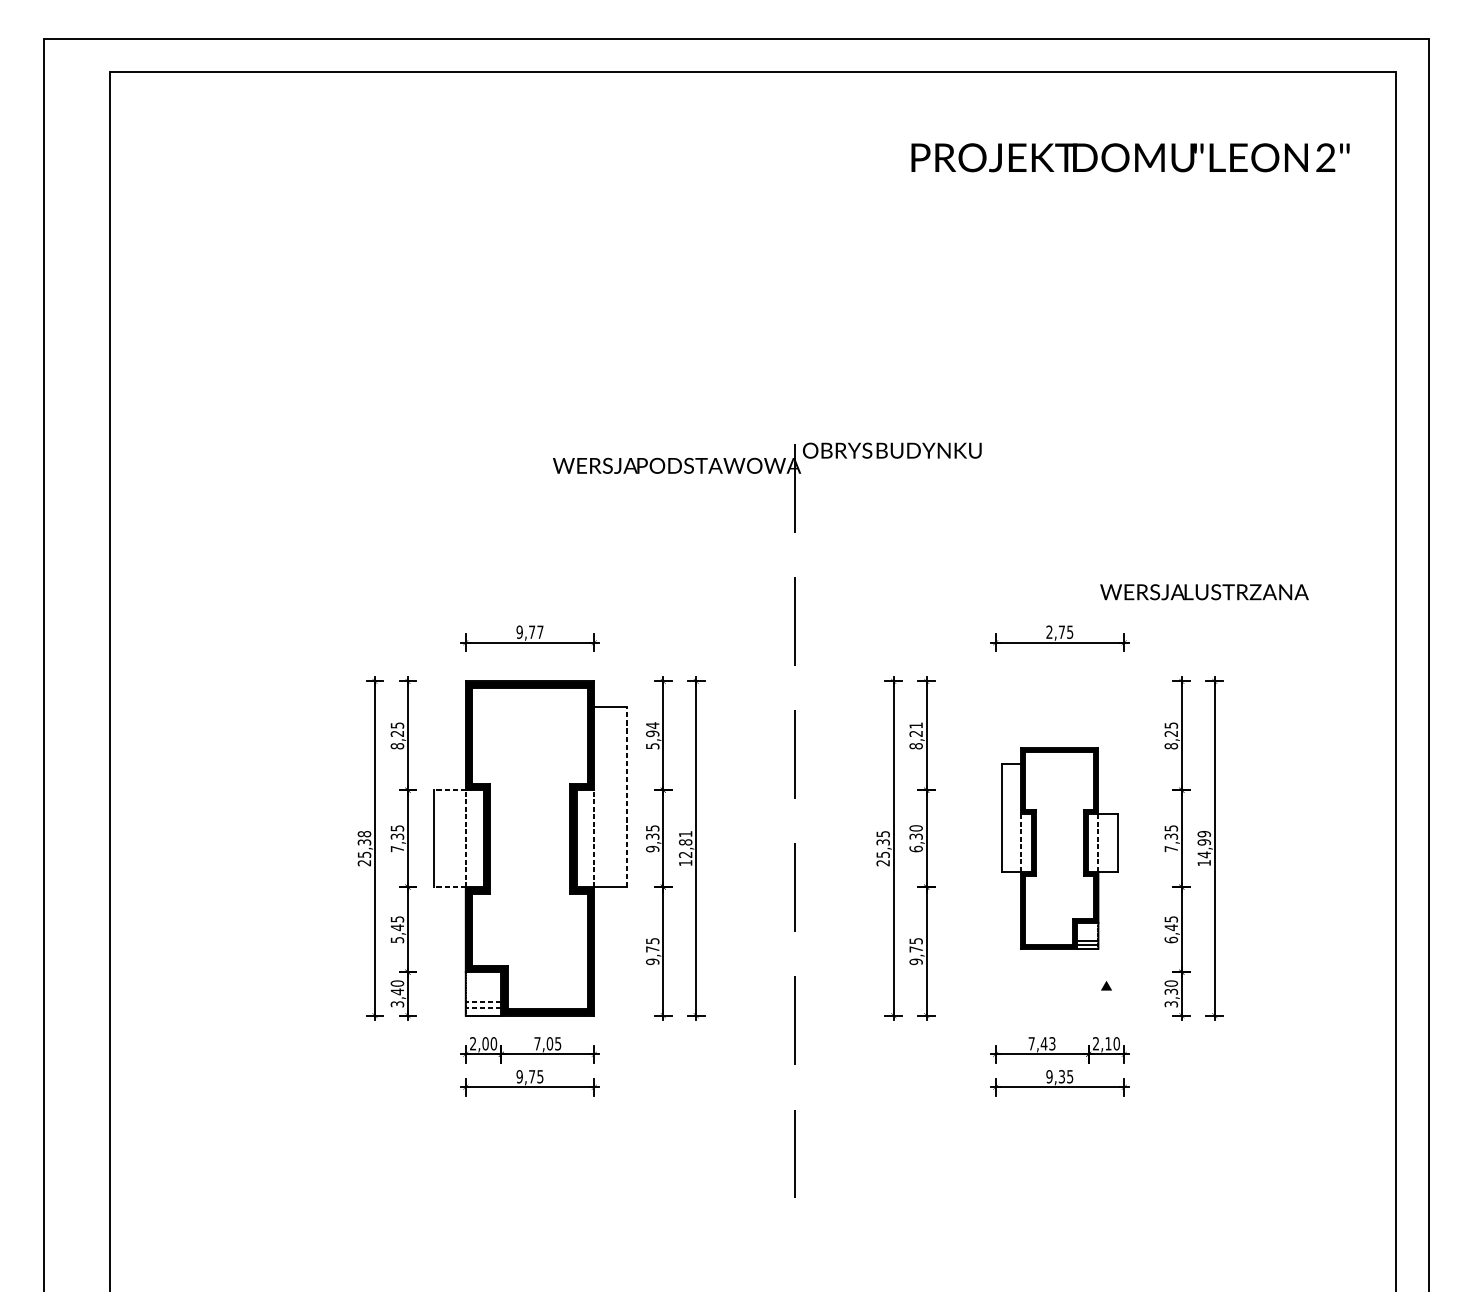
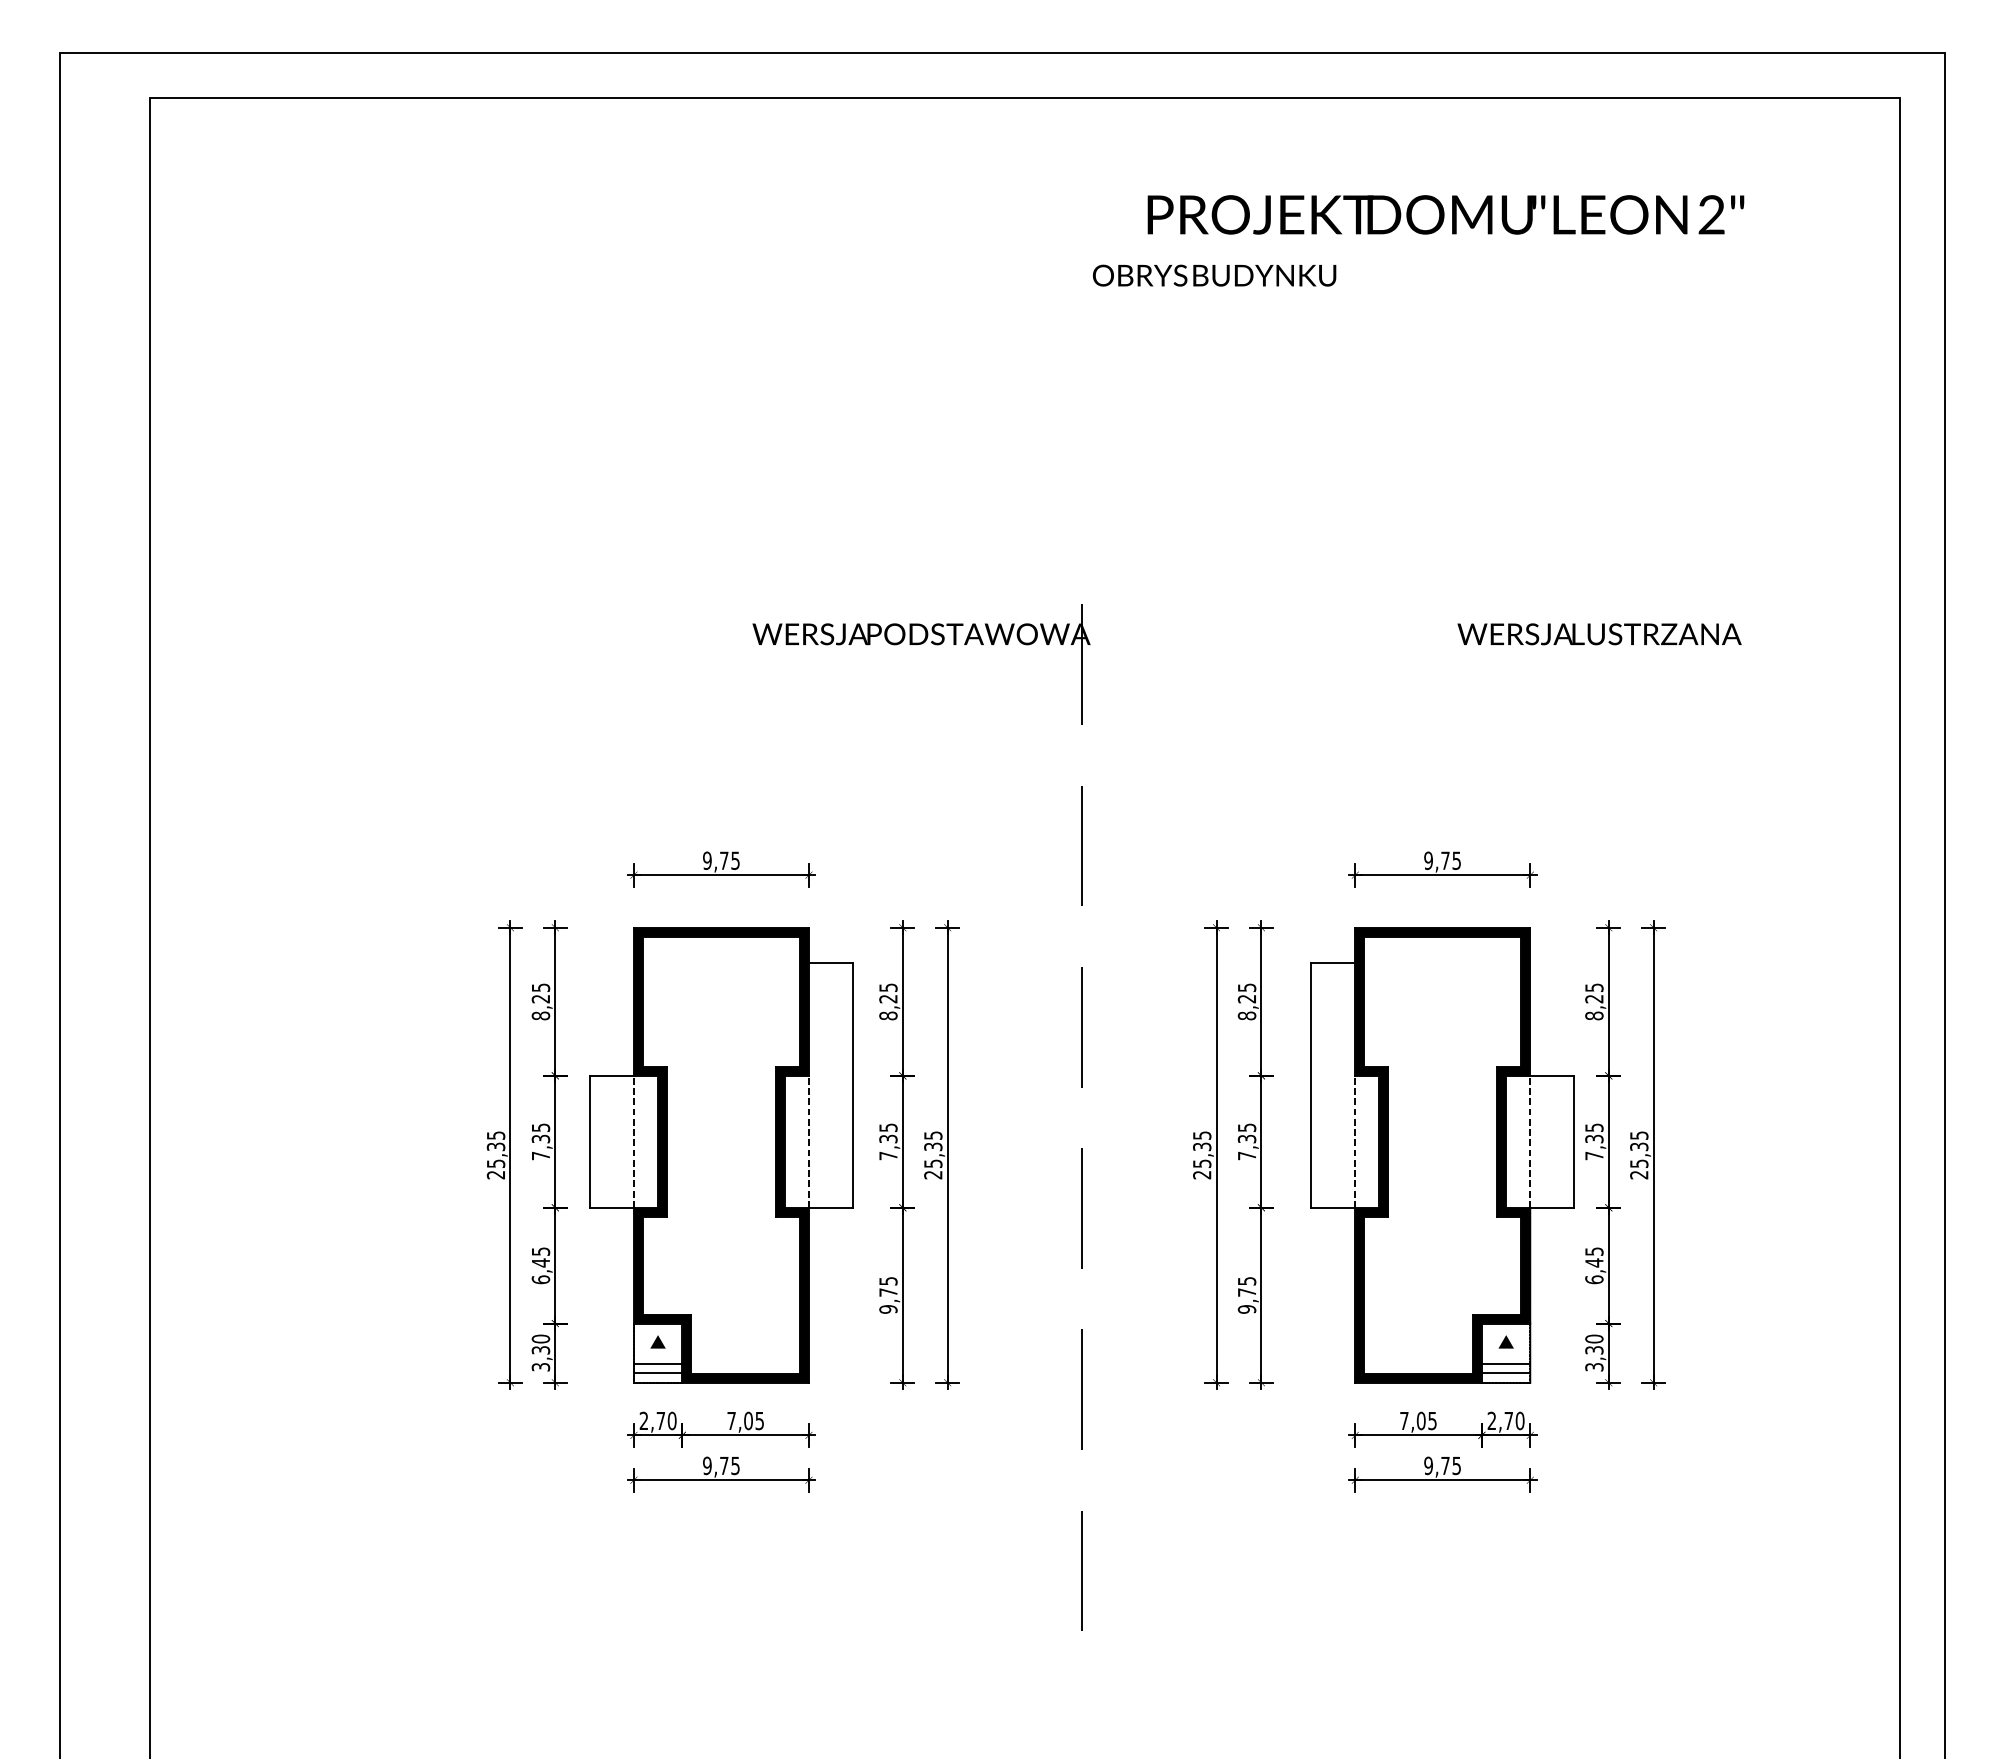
text: (1130, 157) -> (1445, 214), moved
text: (892, 450) -> (1214, 275), moved
text: (1204, 592) -> (1599, 634), moved
text: (540, 632) -> (735, 860), 9,77 -> 9,75
text: (1049, 632) -> (1428, 860), 2,75 -> 9,75
text: (916, 725) -> (1247, 987), 8,21 -> 8,25
text: (652, 735) -> (888, 1001), 5,94 -> 8,25
line: (450, 789) -> (612, 1075), dashed -> solid
line: (626, 797) -> (852, 1085), dashed -> solid
text: (364, 834) -> (495, 1135), 25,38 -> 25,35
text: (915, 838) -> (1246, 1141), 6,30 -> 7,35
text: (652, 848) -> (888, 1155), 9,35 -> 7,35
text: (685, 848) -> (933, 1155), 12,81 -> 25,35
part: (1059, 848) -> (1442, 1155), size x1.67
text: (1204, 848) -> (1639, 1155), 14,99 -> 25,35
line: (450, 886) -> (612, 1207), dashed -> solid
text: (397, 939) -> (540, 1279), 5,45 -> 6,45
fill: (483, 985) -> (657, 1341), added
text: (397, 991) -> (540, 1350), 3,40 -> 3,30
line: (483, 1001) -> (657, 1363), dashed -> solid
line: (483, 1008) -> (657, 1372), dashed -> solid
text: (485, 1043) -> (660, 1420), 2,00 -> 2,70
text: (1047, 1043) -> (1426, 1420), 7,43 -> 7,05
text: (1108, 1043) -> (1508, 1420), 2,10 -> 2,70
text: (1061, 1076) -> (1445, 1465), 9,35 -> 9,75

